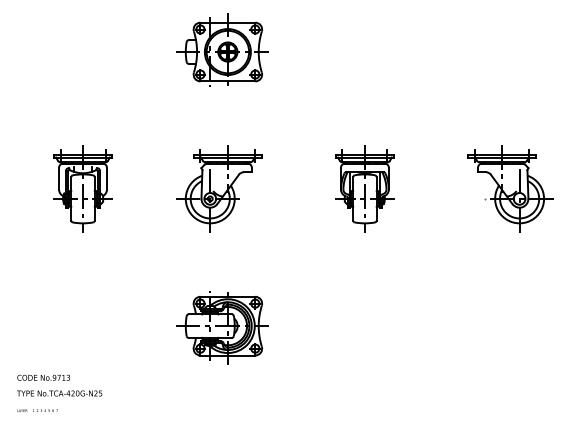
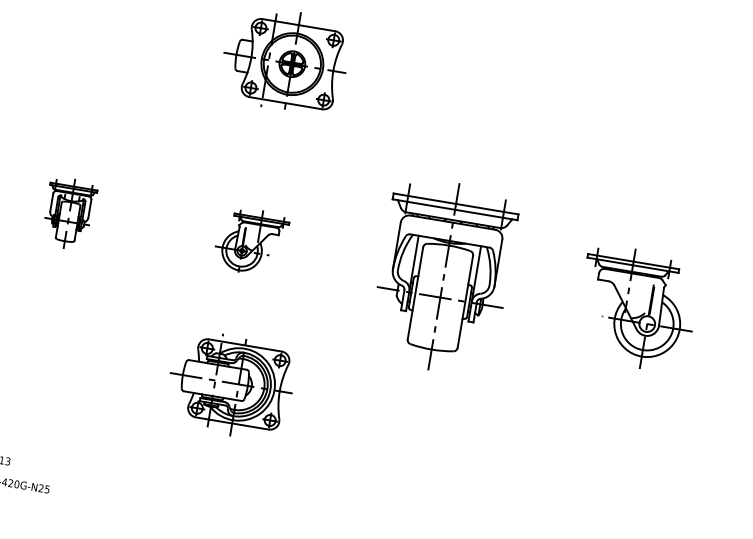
part: (82, 188) -> (68, 213), size x0.6
part: (219, 188) -> (250, 243), size x0.6
part: (364, 188) -> (443, 275), size x1.6
part: (222, 327) -> (231, 385), moved

